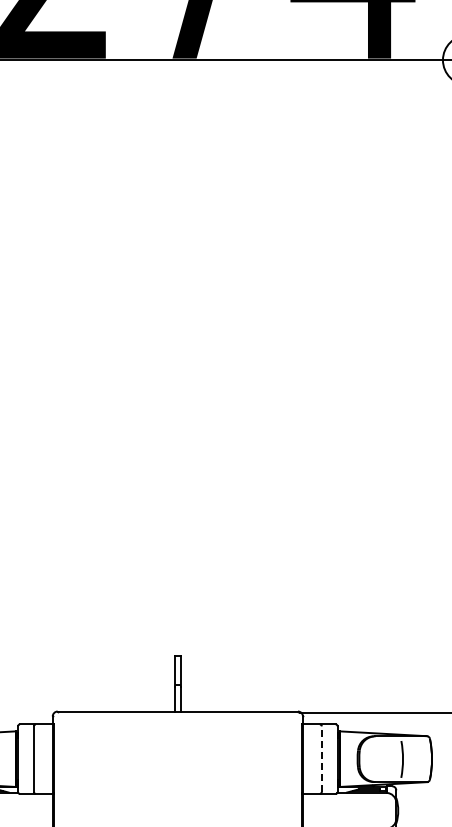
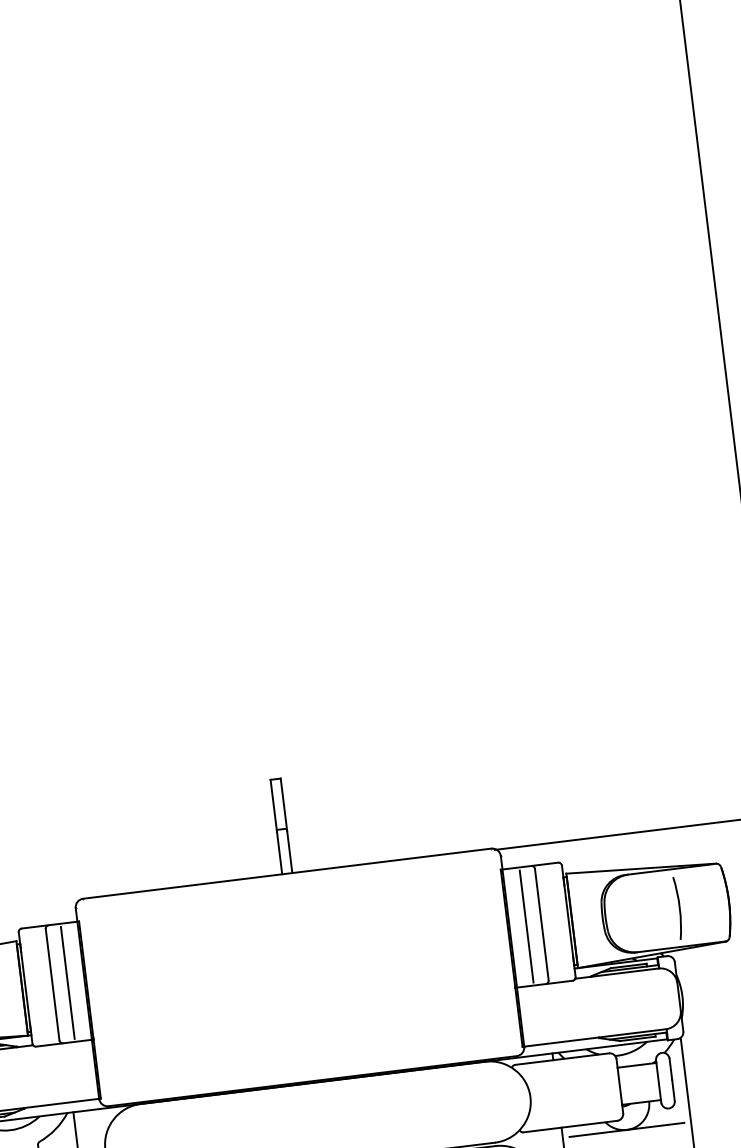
line: (42, 759) -> (67, 983), added
line: (312, 759) -> (526, 927), added
line: (321, 759) -> (541, 925), dashed -> solid

